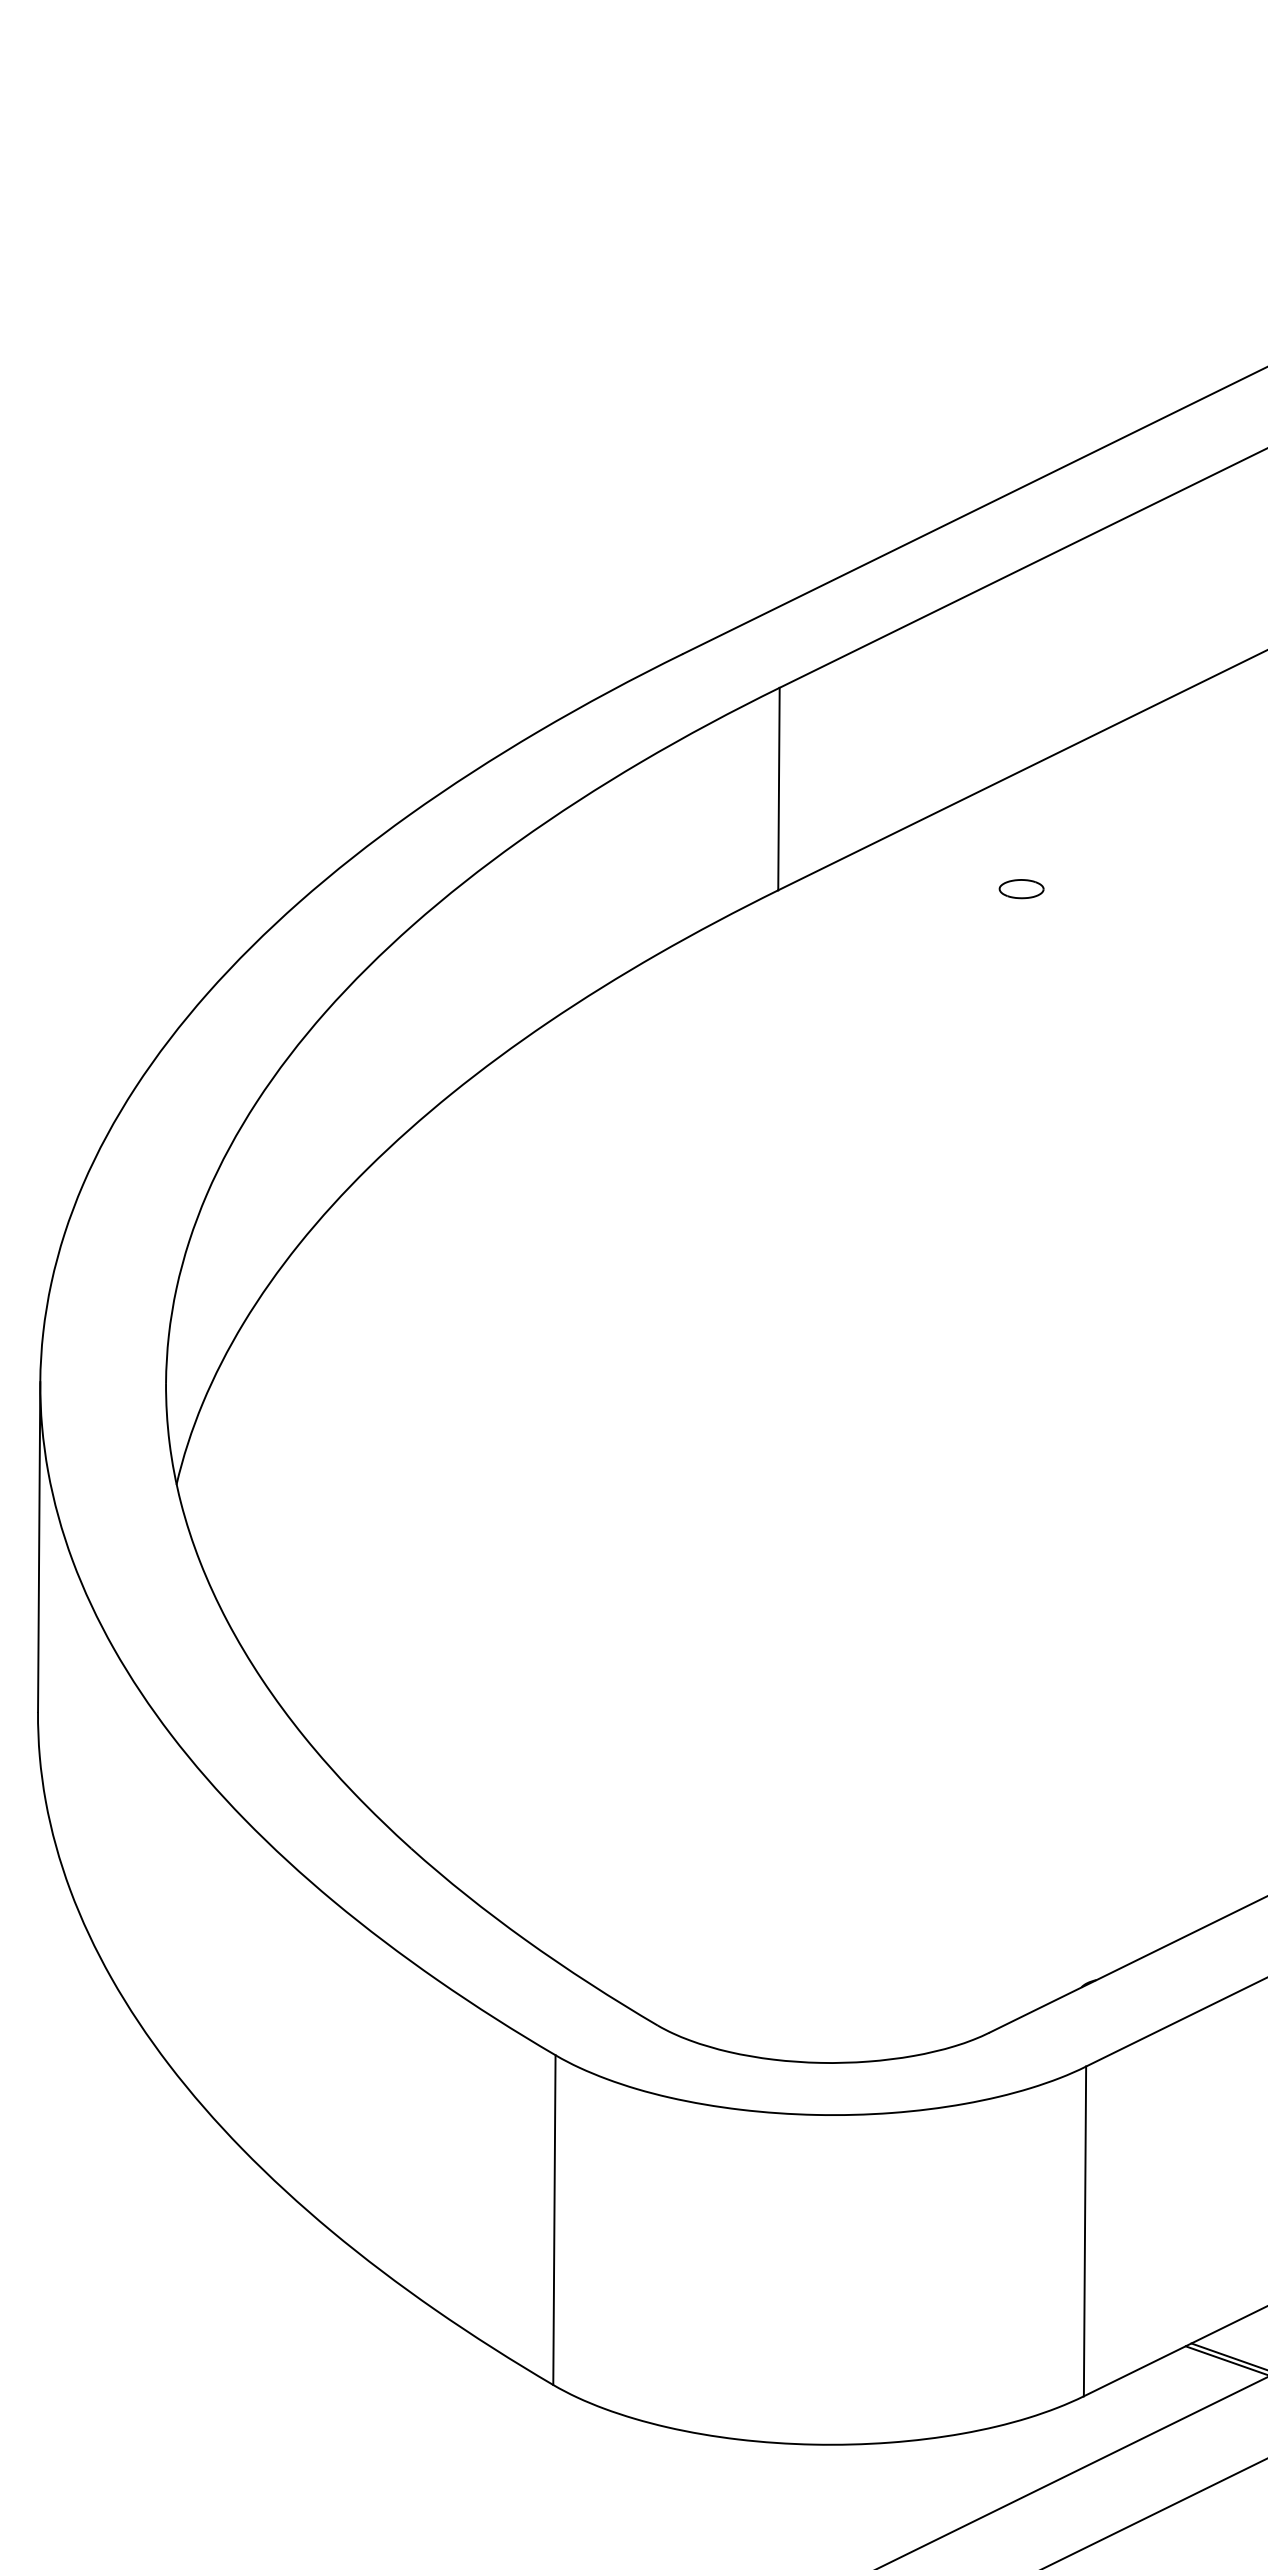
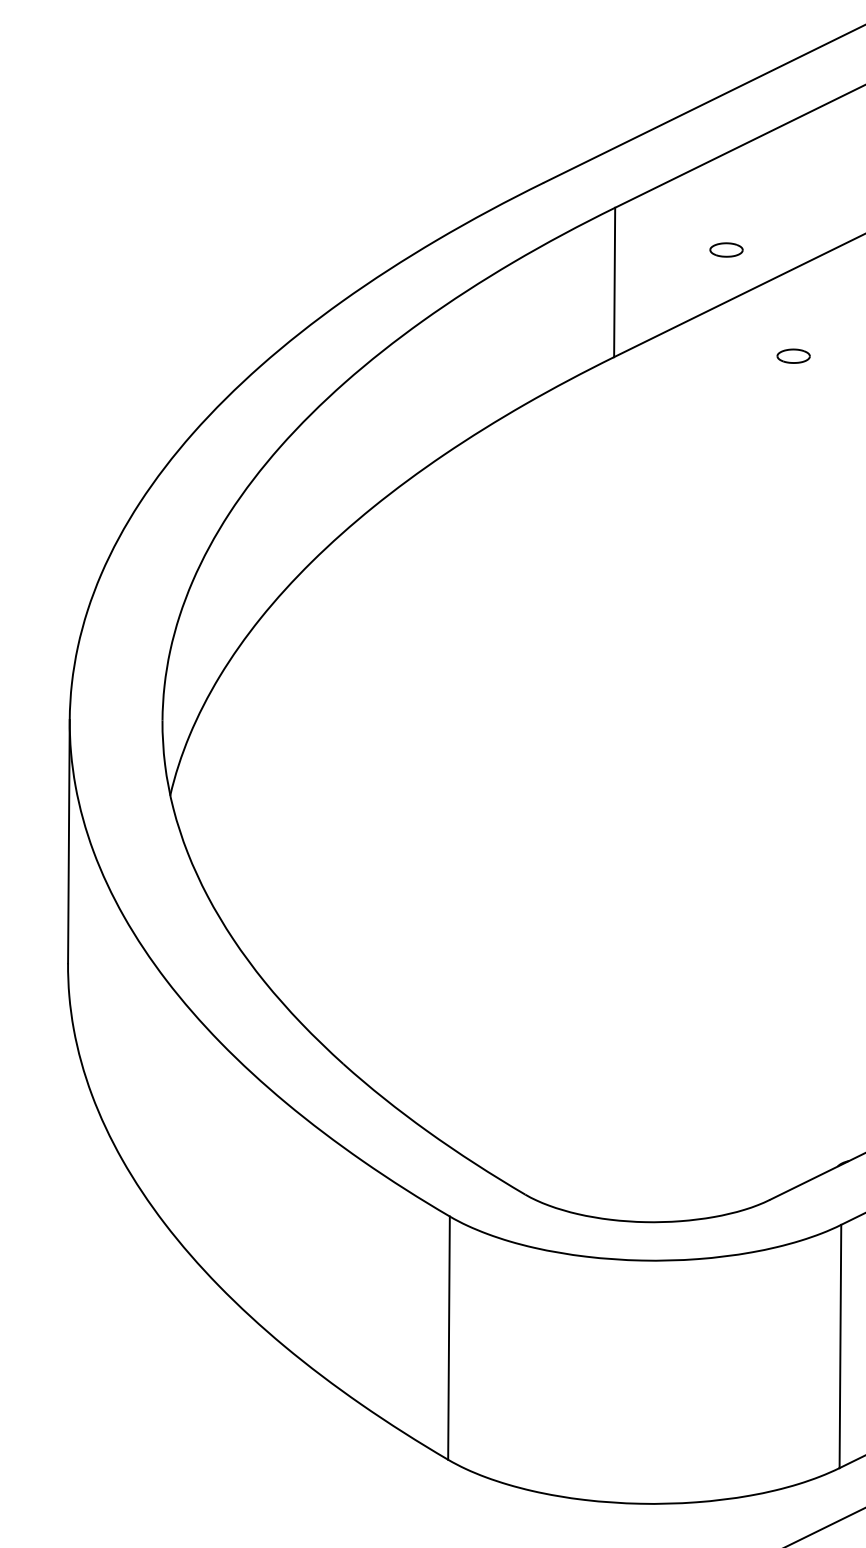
part: (930, 745) -> (726, 250), added

